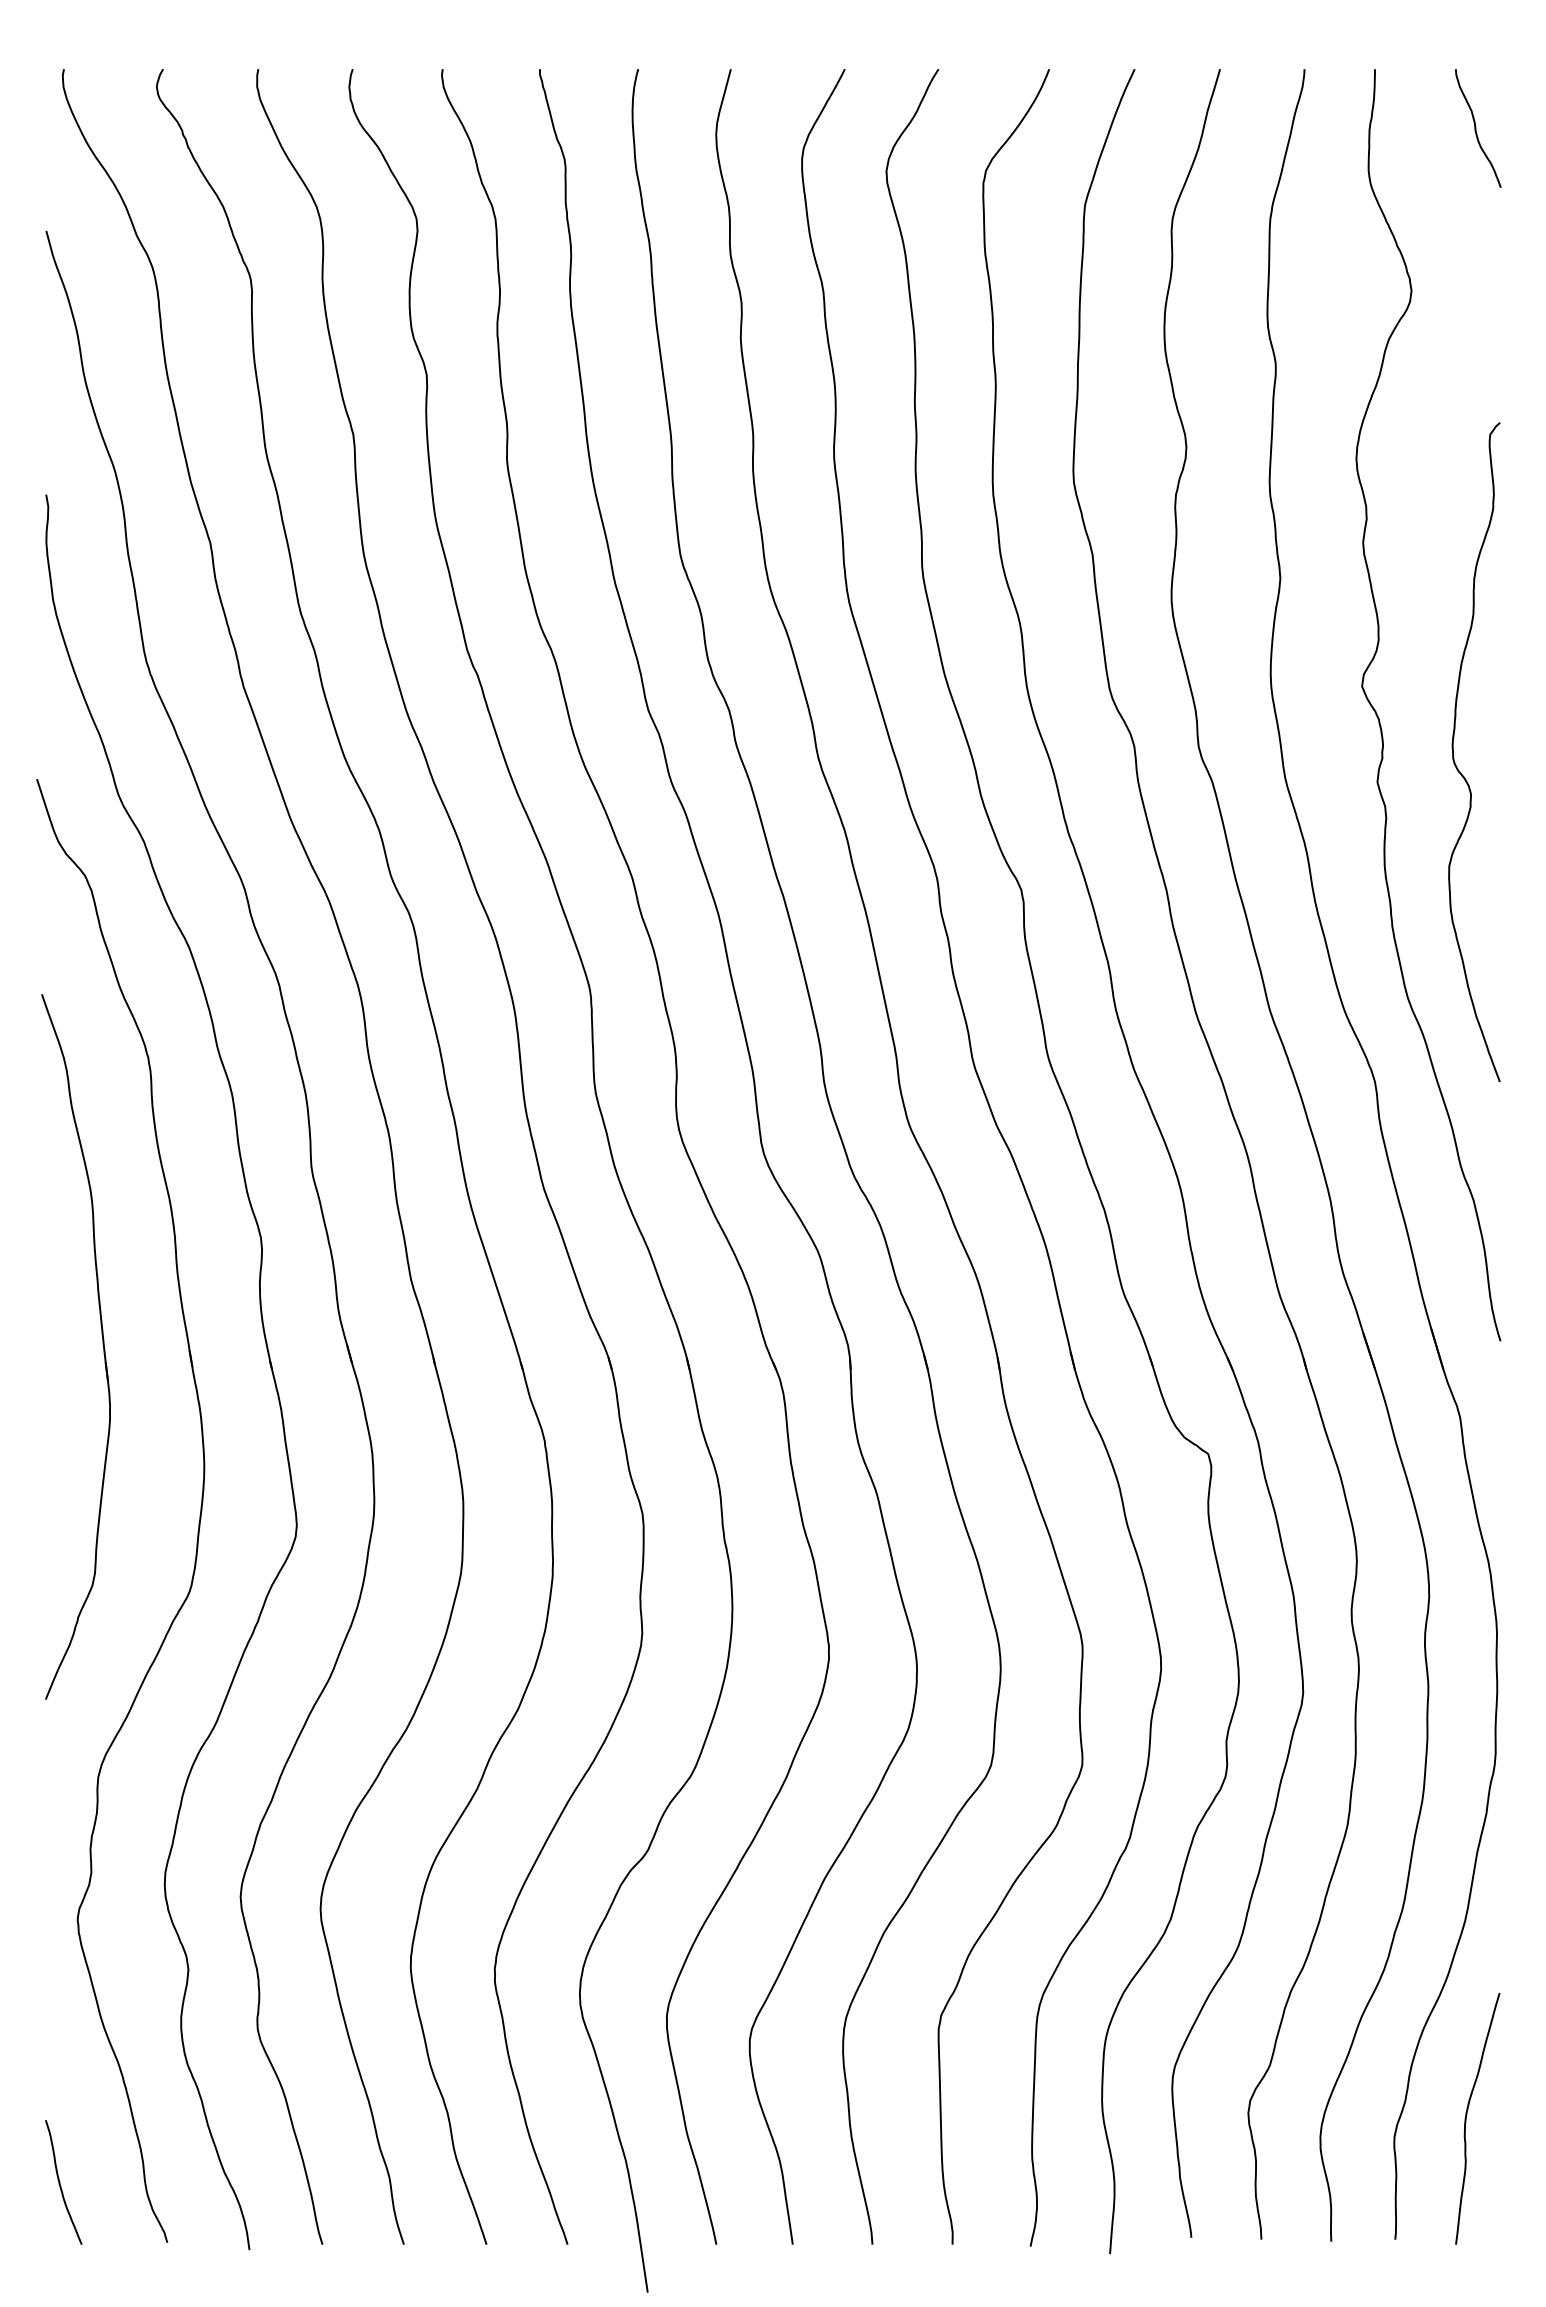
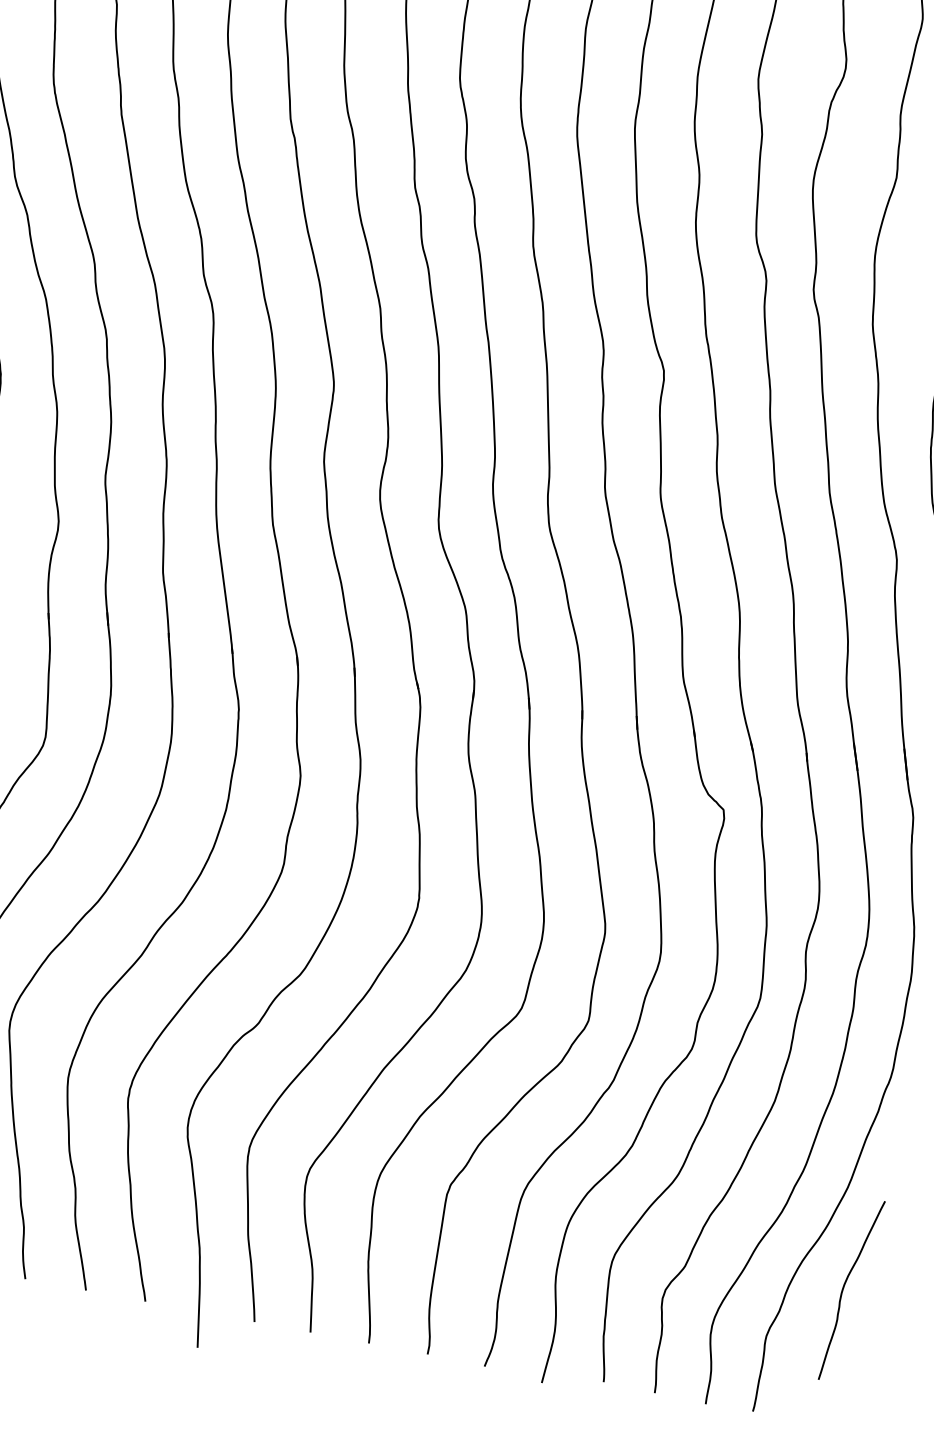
curve: (1467, 2115) -> (844, 1286), moved

